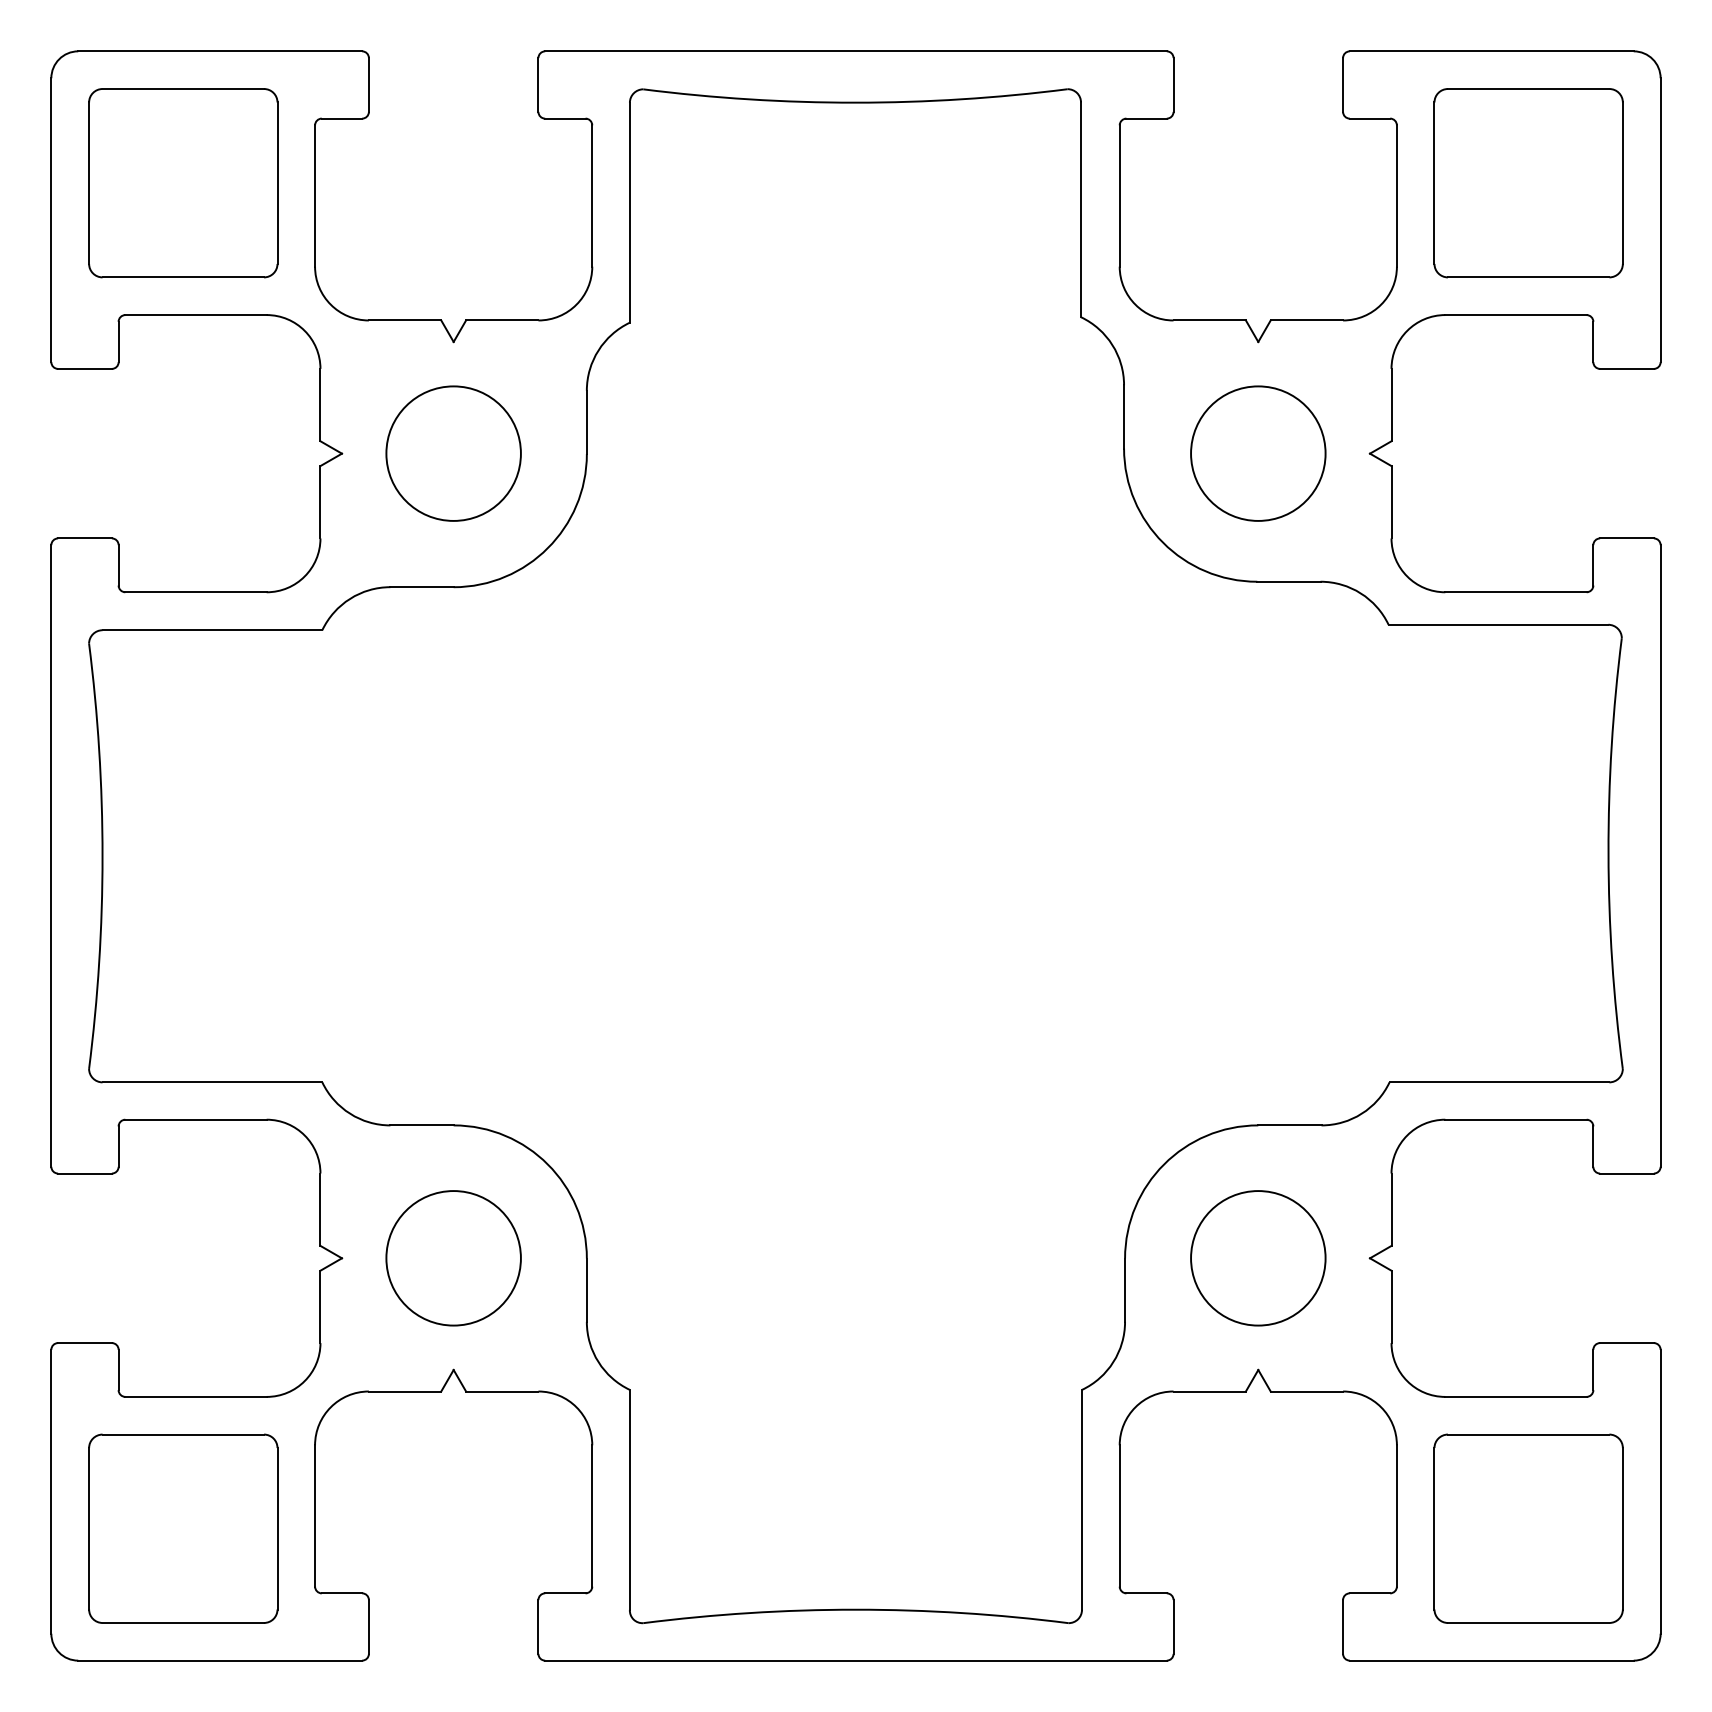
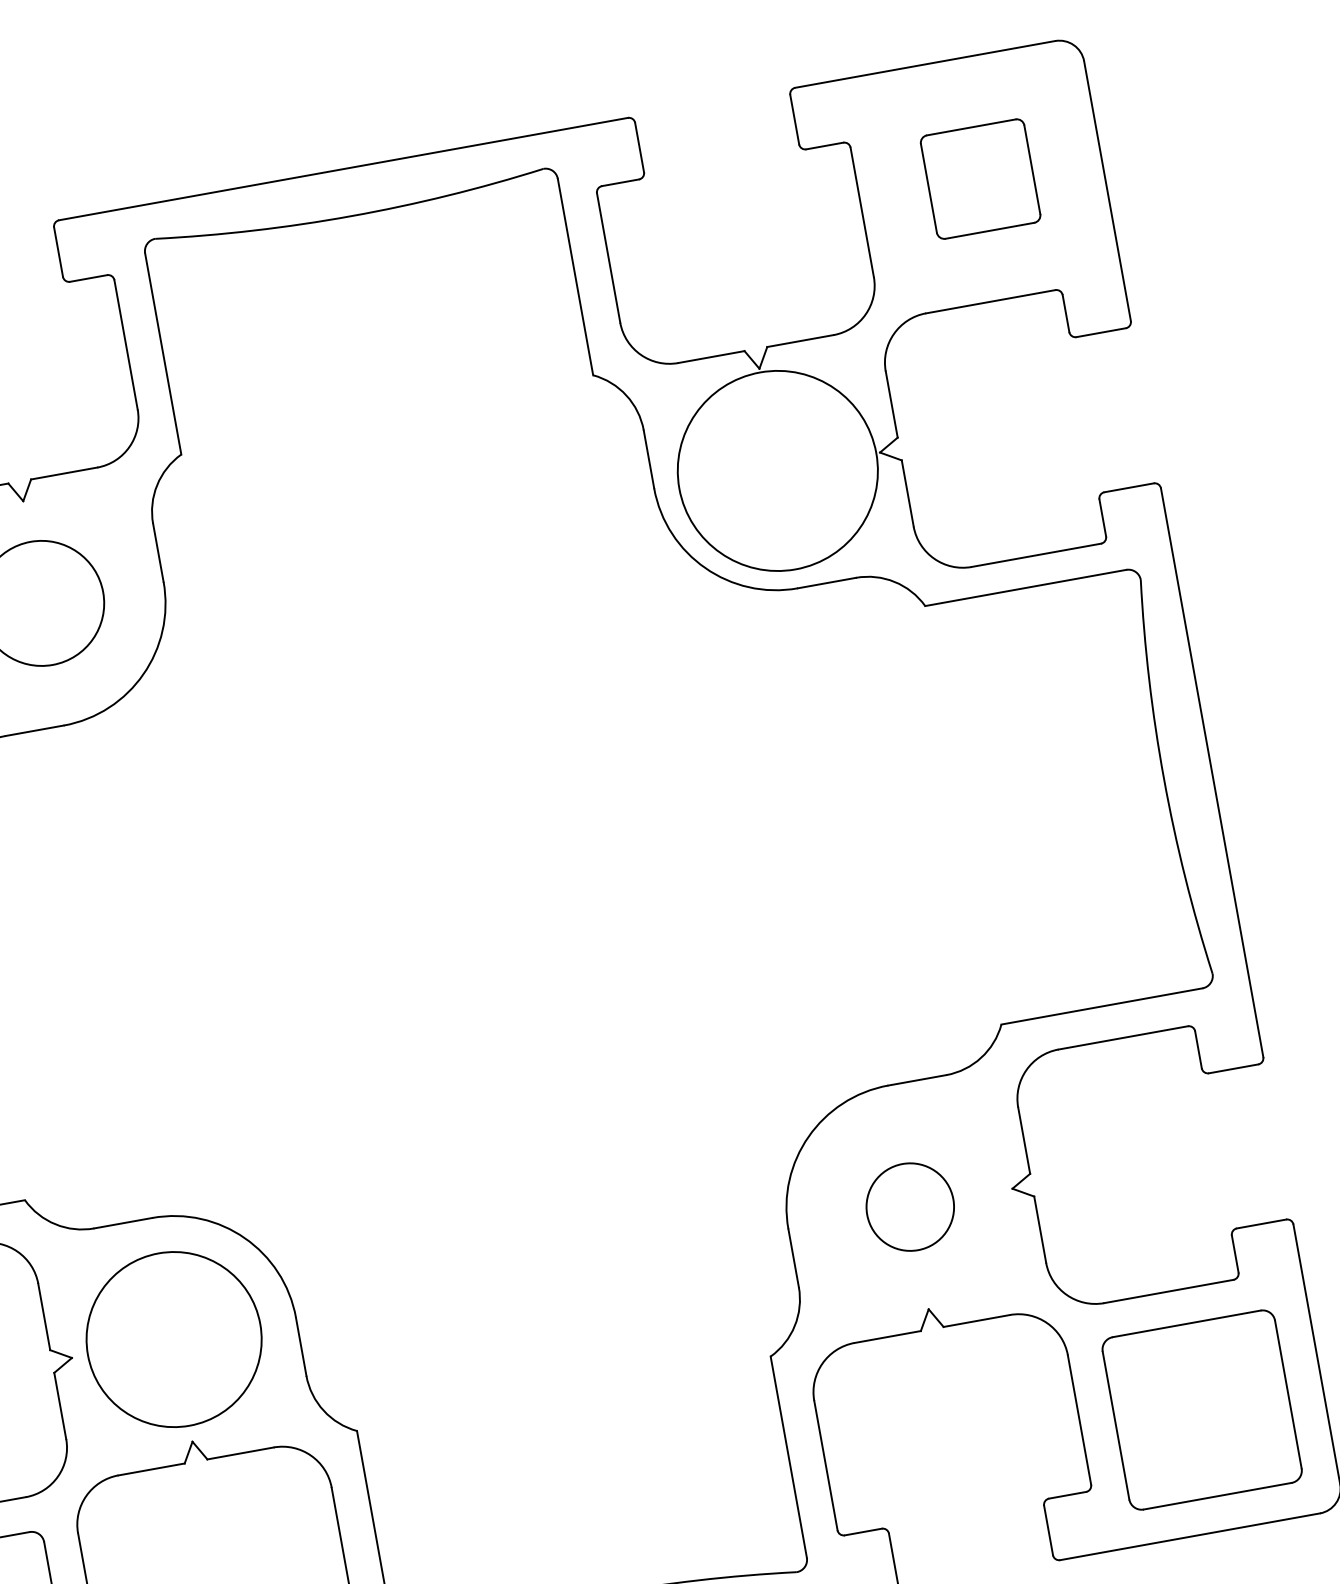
part: (1528, 183) -> (980, 179), size x0.6
circle: (1258, 453) -> (777, 470), size x1.6
circle: (453, 1258) -> (174, 1339), size x1.4
circle: (1258, 1258) -> (910, 1207), size x0.7

